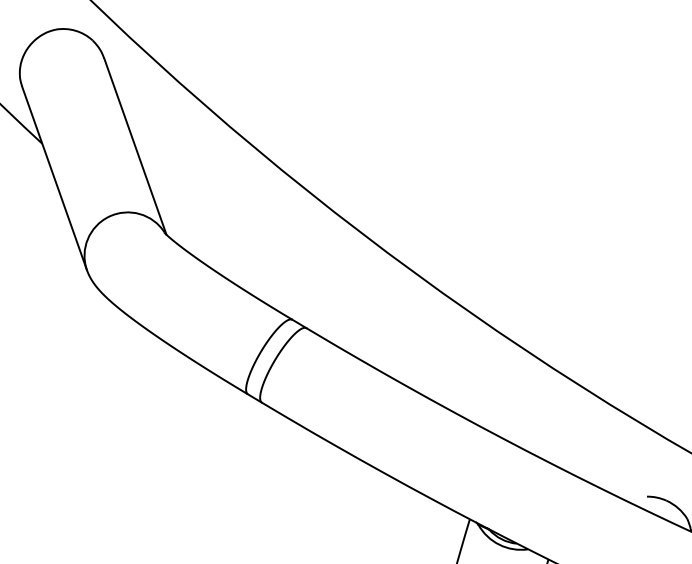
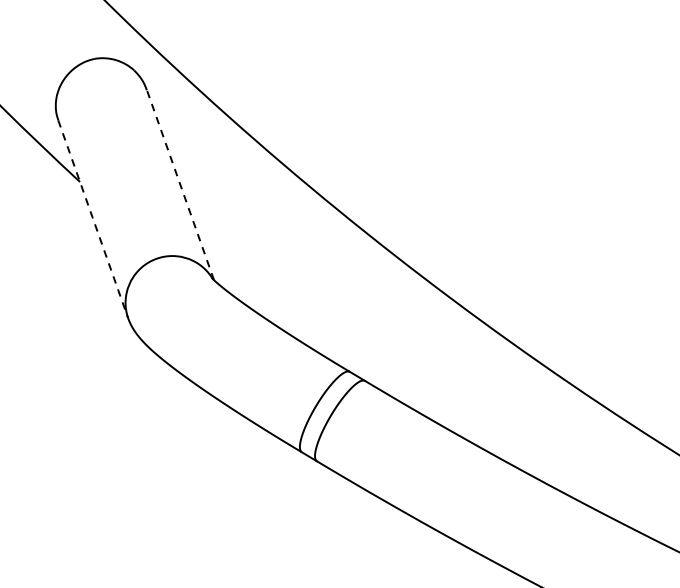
line: (135, 146) -> (180, 184), solid -> dashed
line: (54, 178) -> (93, 219), solid -> dashed

